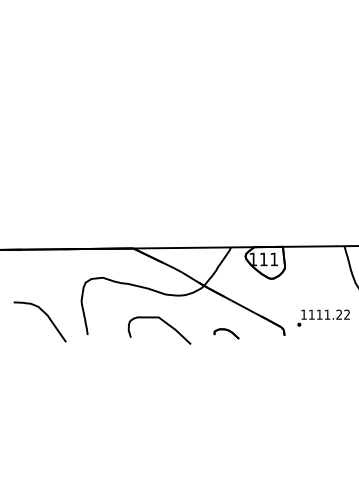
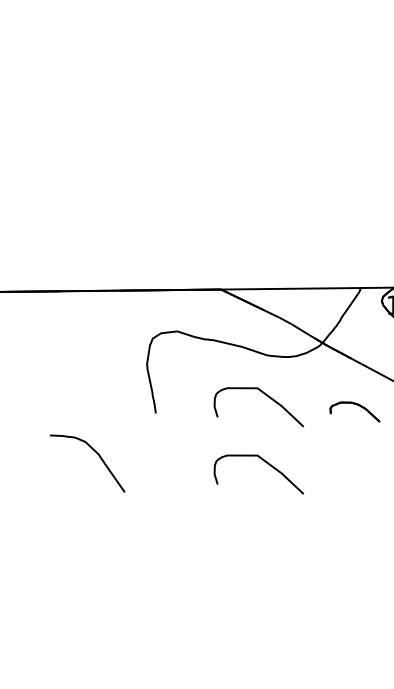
curve: (47, 317) -> (98, 457), moved
part: (226, 333) -> (354, 411), size x1.4
curve: (163, 369) -> (264, 462), added

